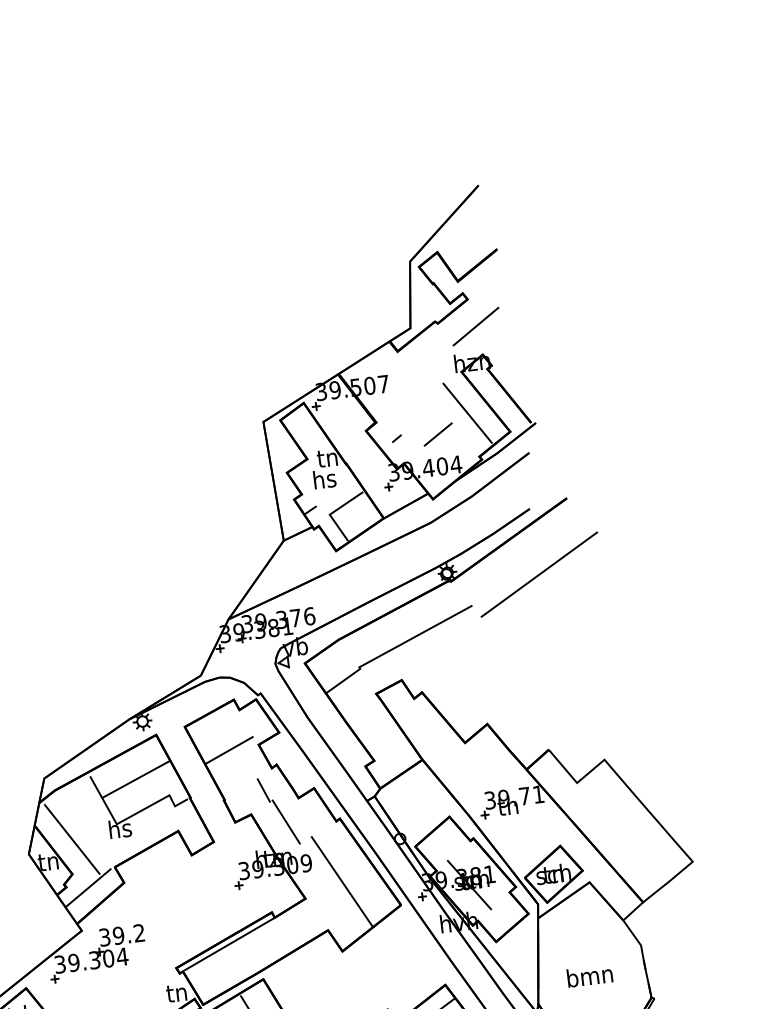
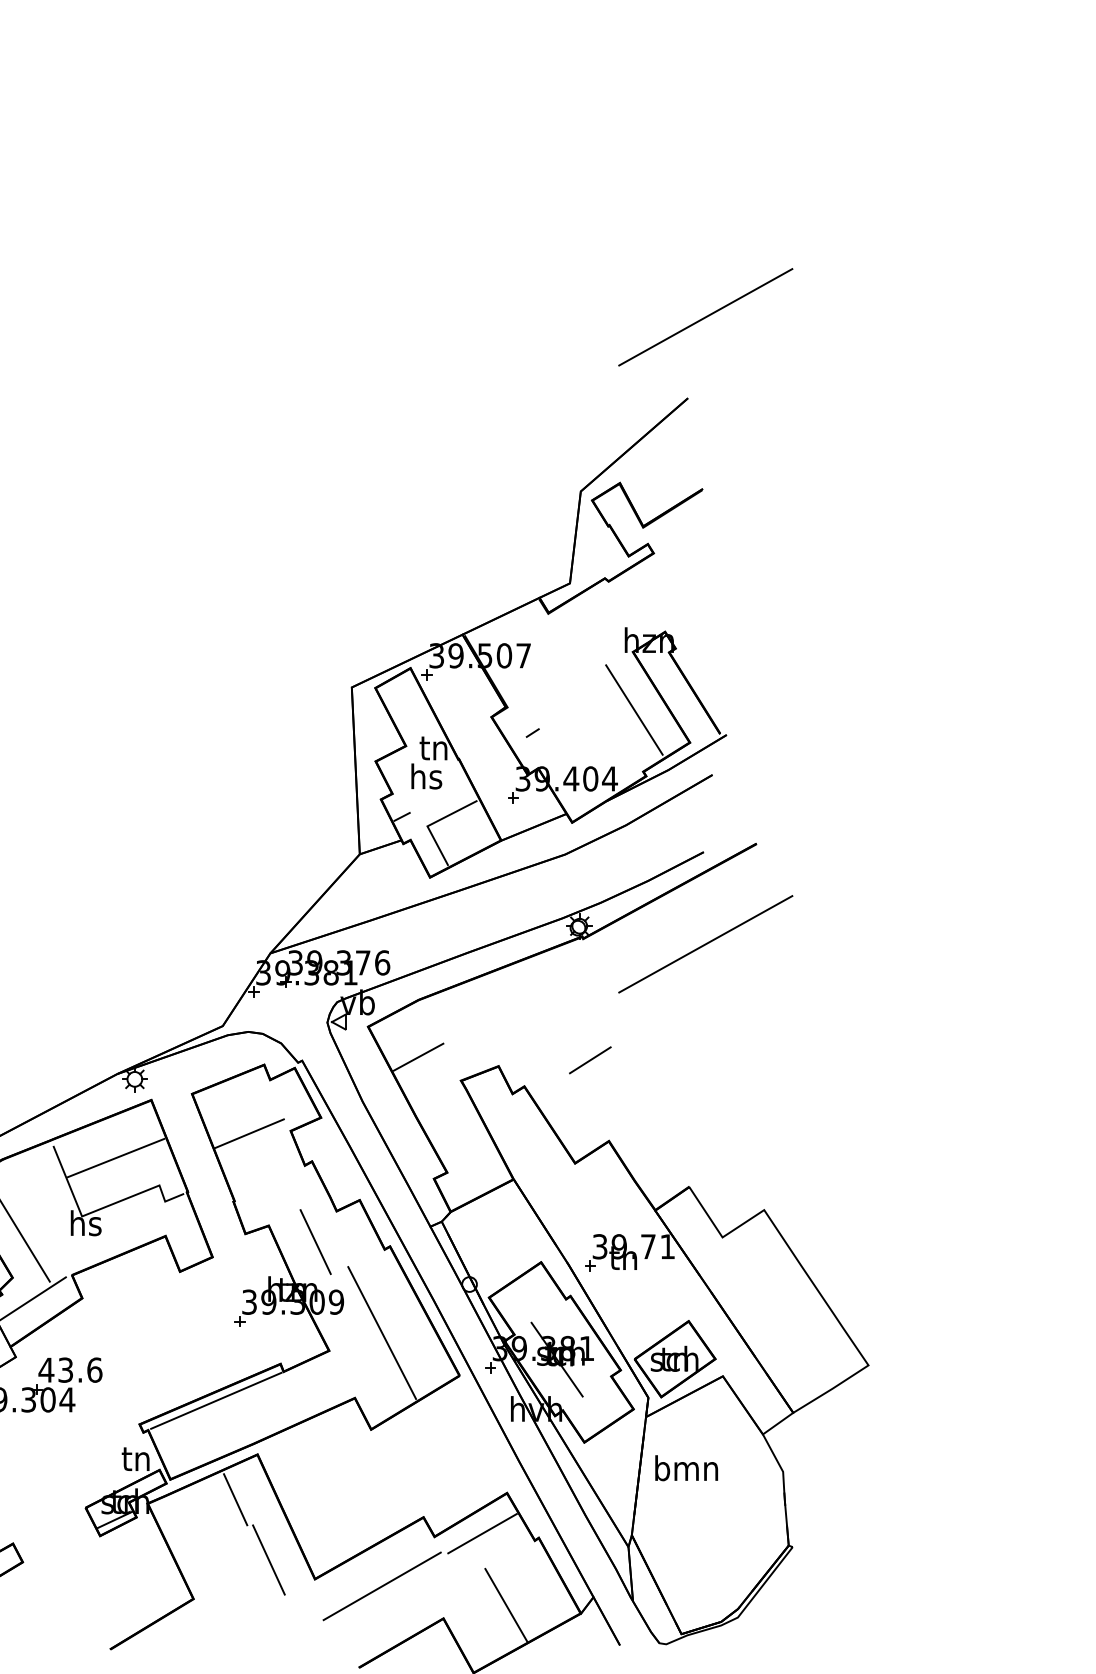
line: (484, 126) -> (705, 317), added
line: (475, 326) -> (660, 592), removed
line: (438, 434) -> (590, 1060), moved
line: (415, 636) -> (524, 1008), removed
line: (263, 790) -> (289, 1194), removed
text: (122, 934) -> (70, 1369), 39.2 -> 43.6
text: (589, 976) -> (686, 1468), moved

